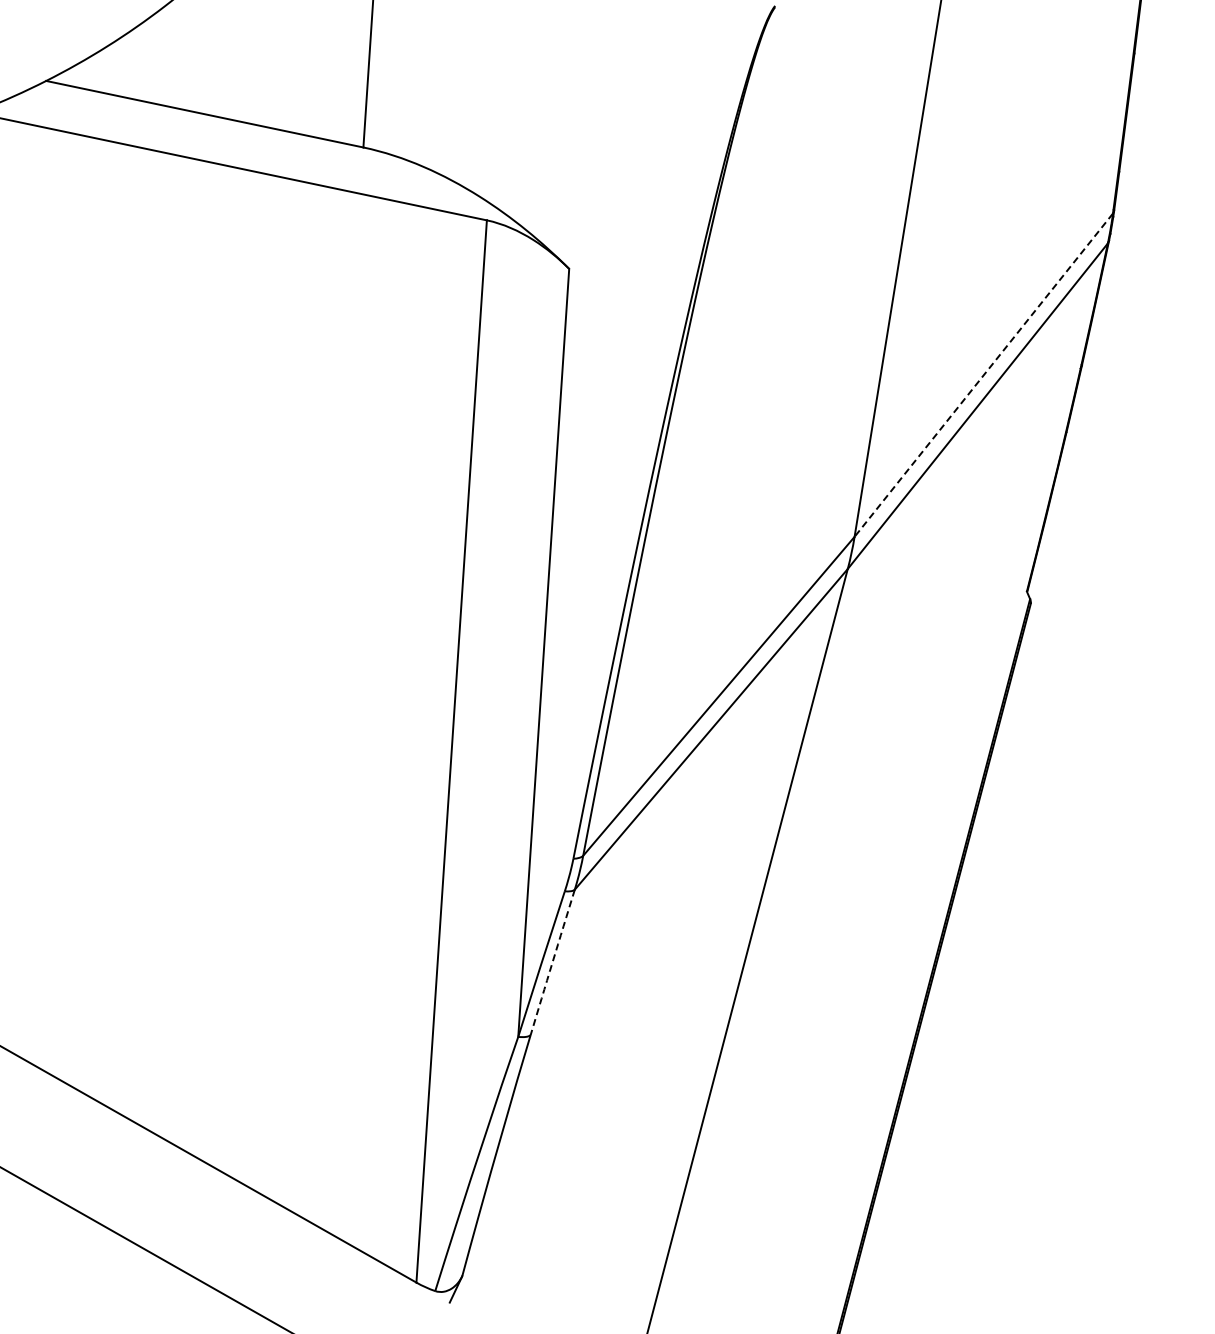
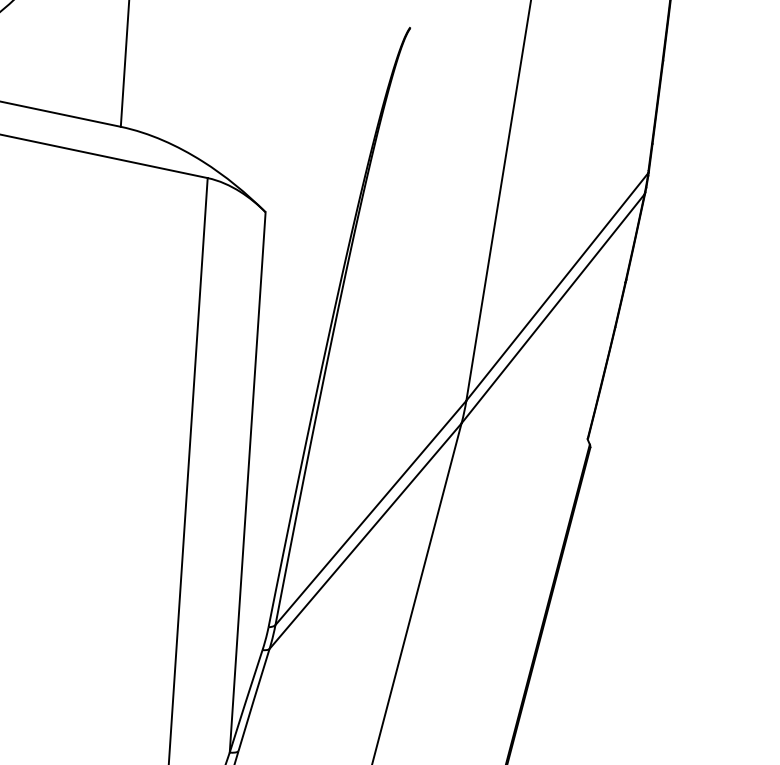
line: (983, 375) -> (557, 287), dashed -> solid
arc: (552, 962) -> (253, 700), dashed -> solid

